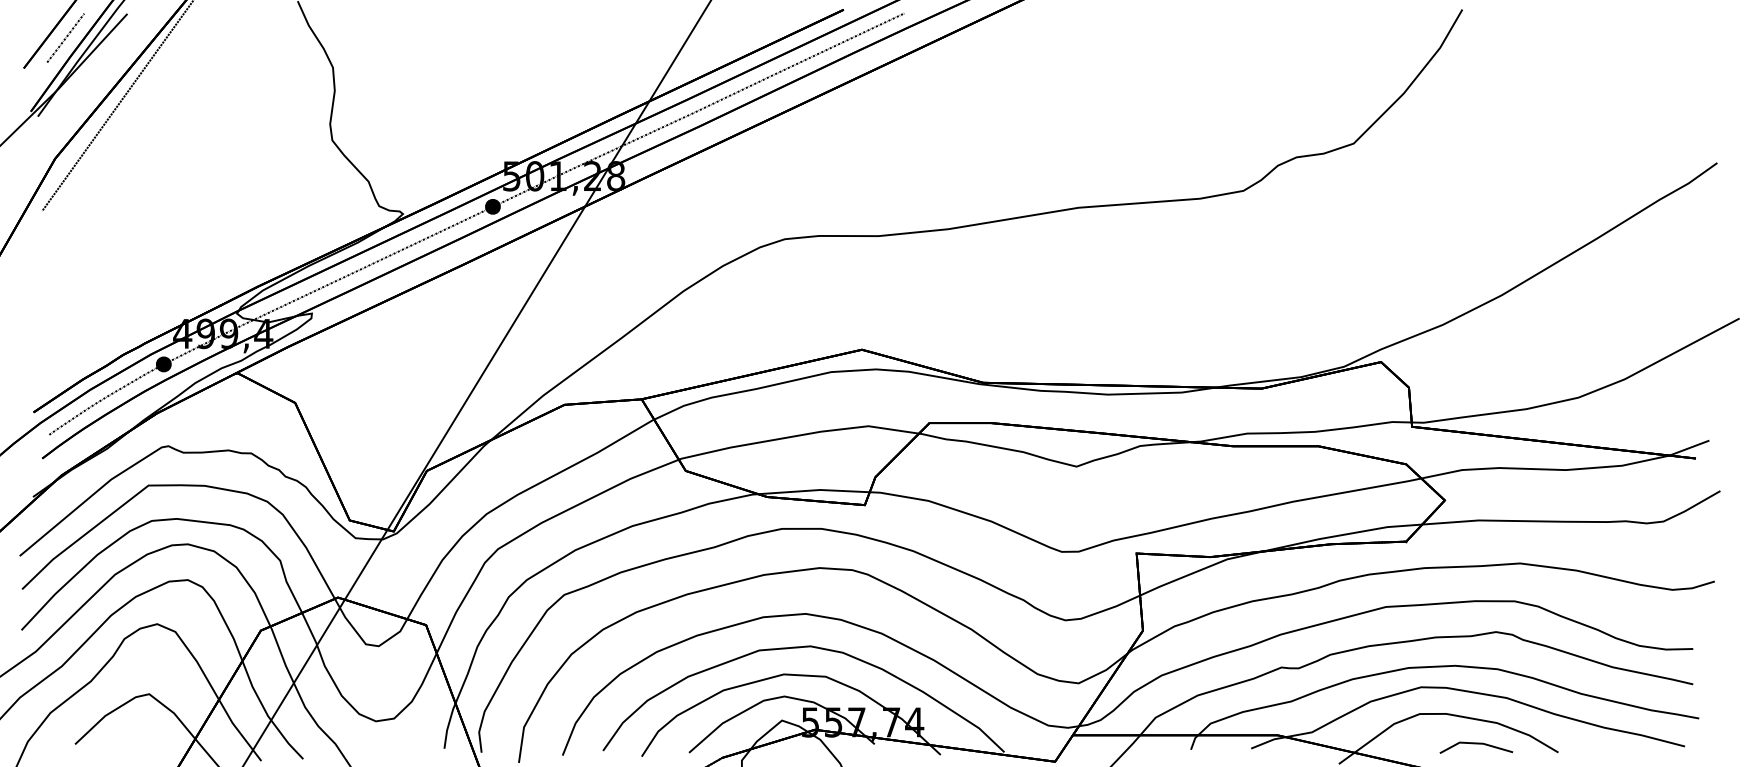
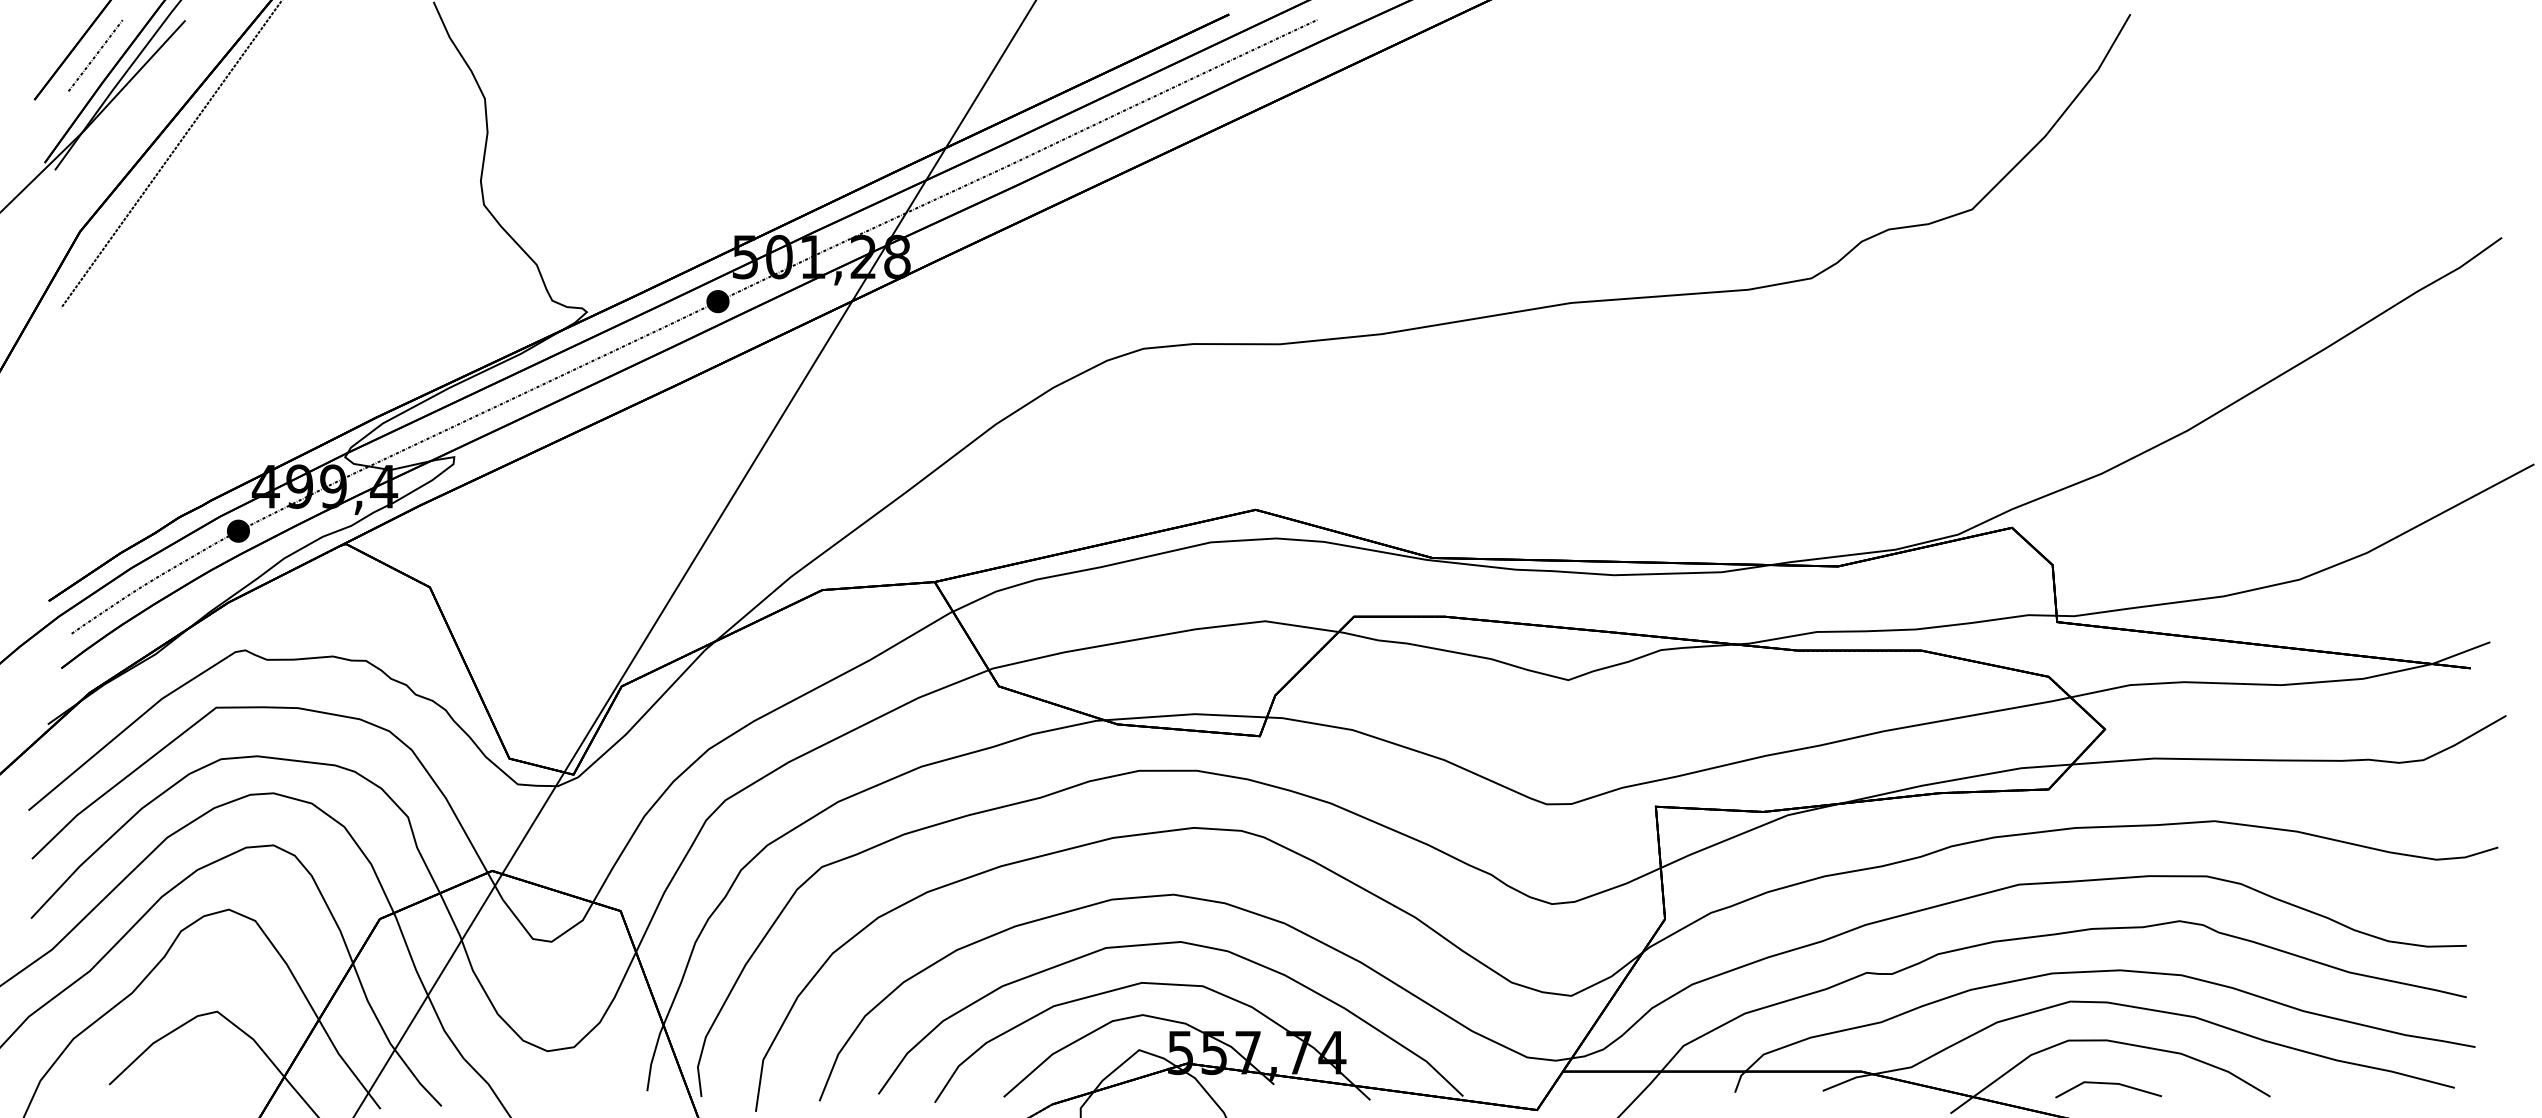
line: (1476, 744) -> (2108, 1084), moved

